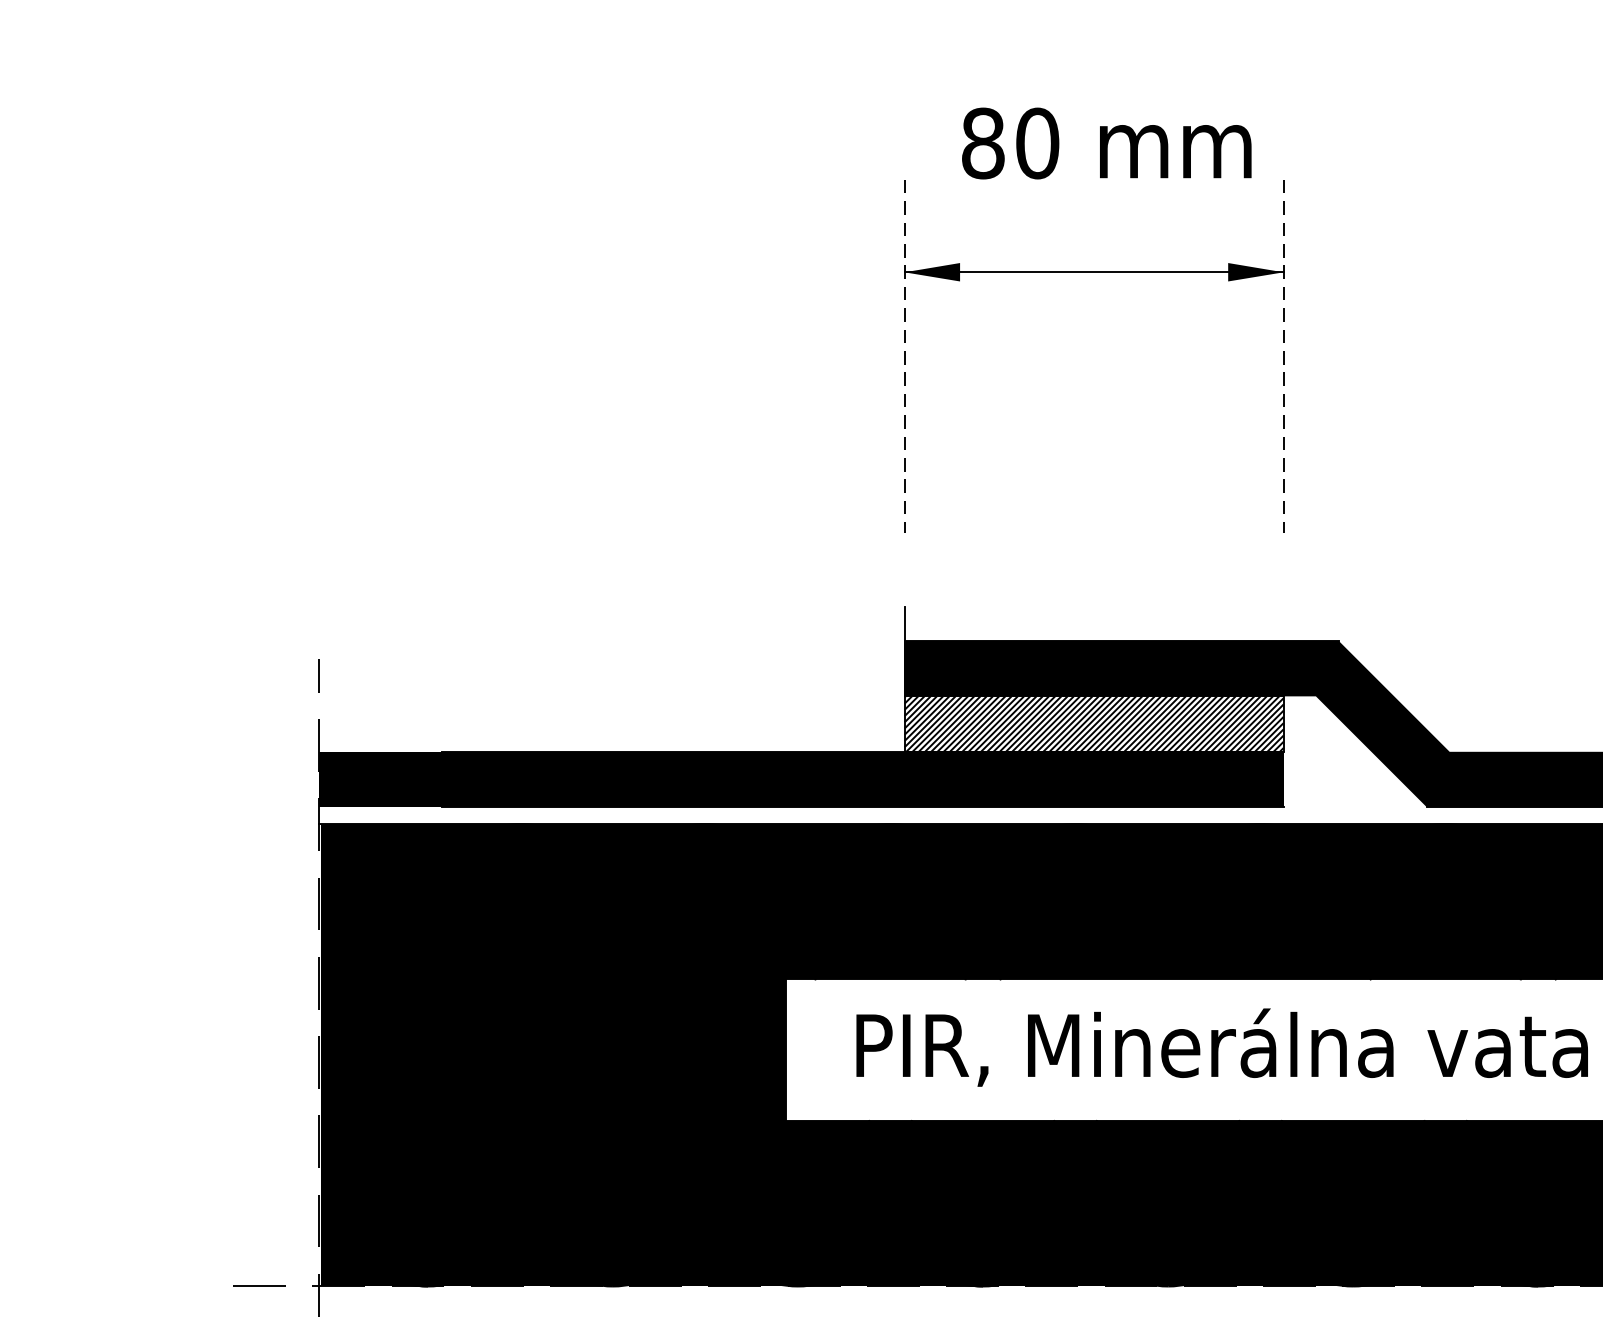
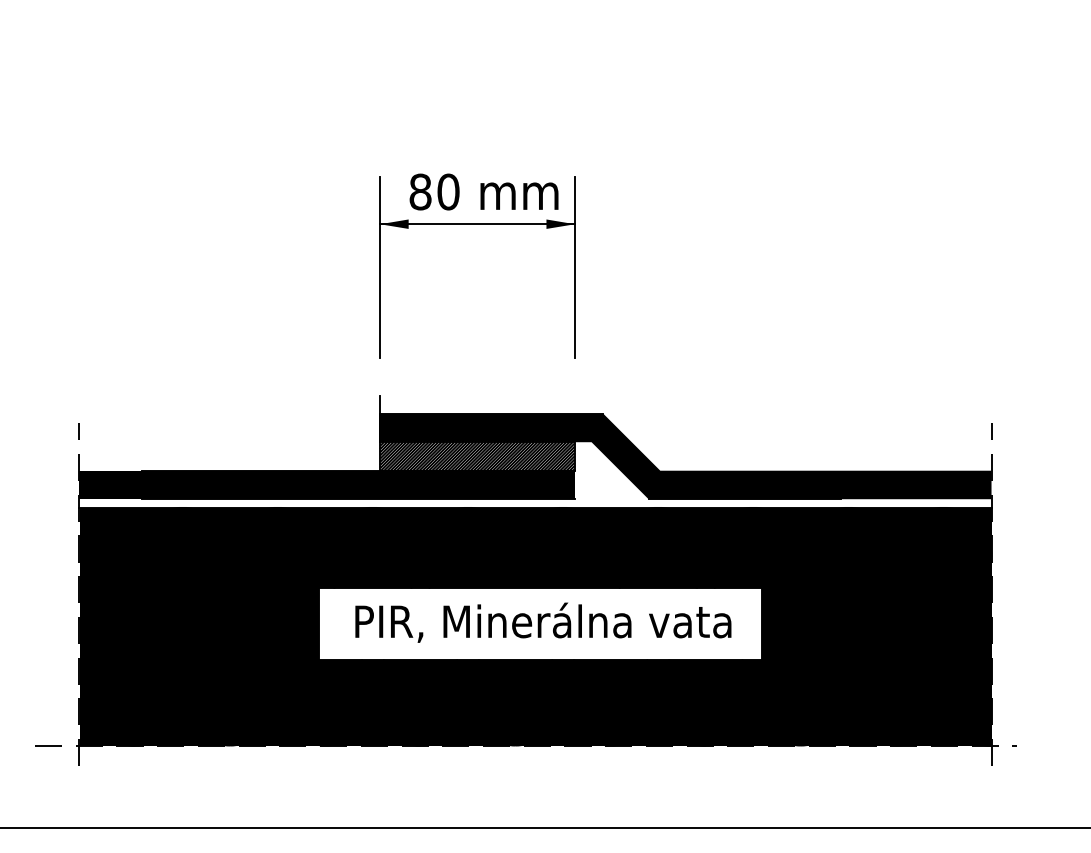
text: (1105, 142) -> (483, 191), moved
line: (905, 356) -> (380, 267), dashed -> solid
line: (1282, 356) -> (574, 267), dashed -> solid

